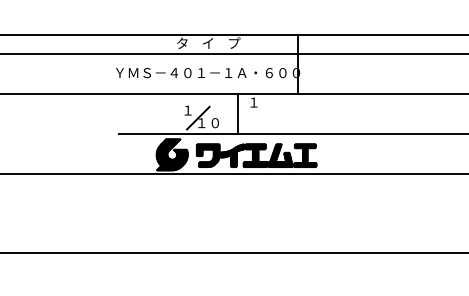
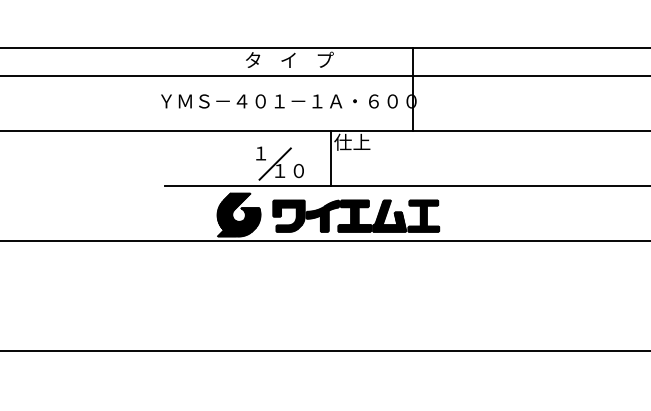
text: (253, 102) -> (351, 142), １ -> 仕上

